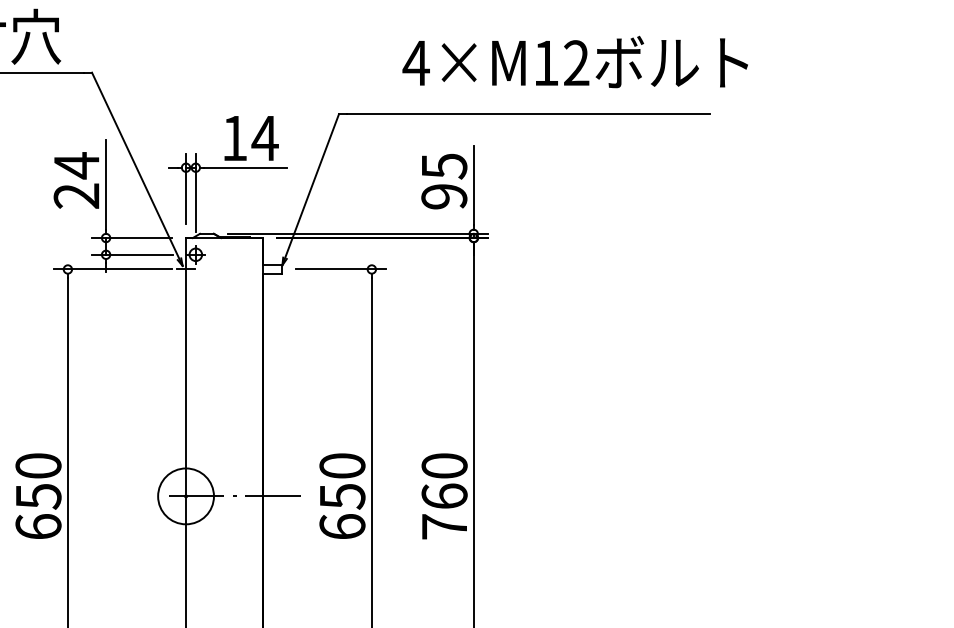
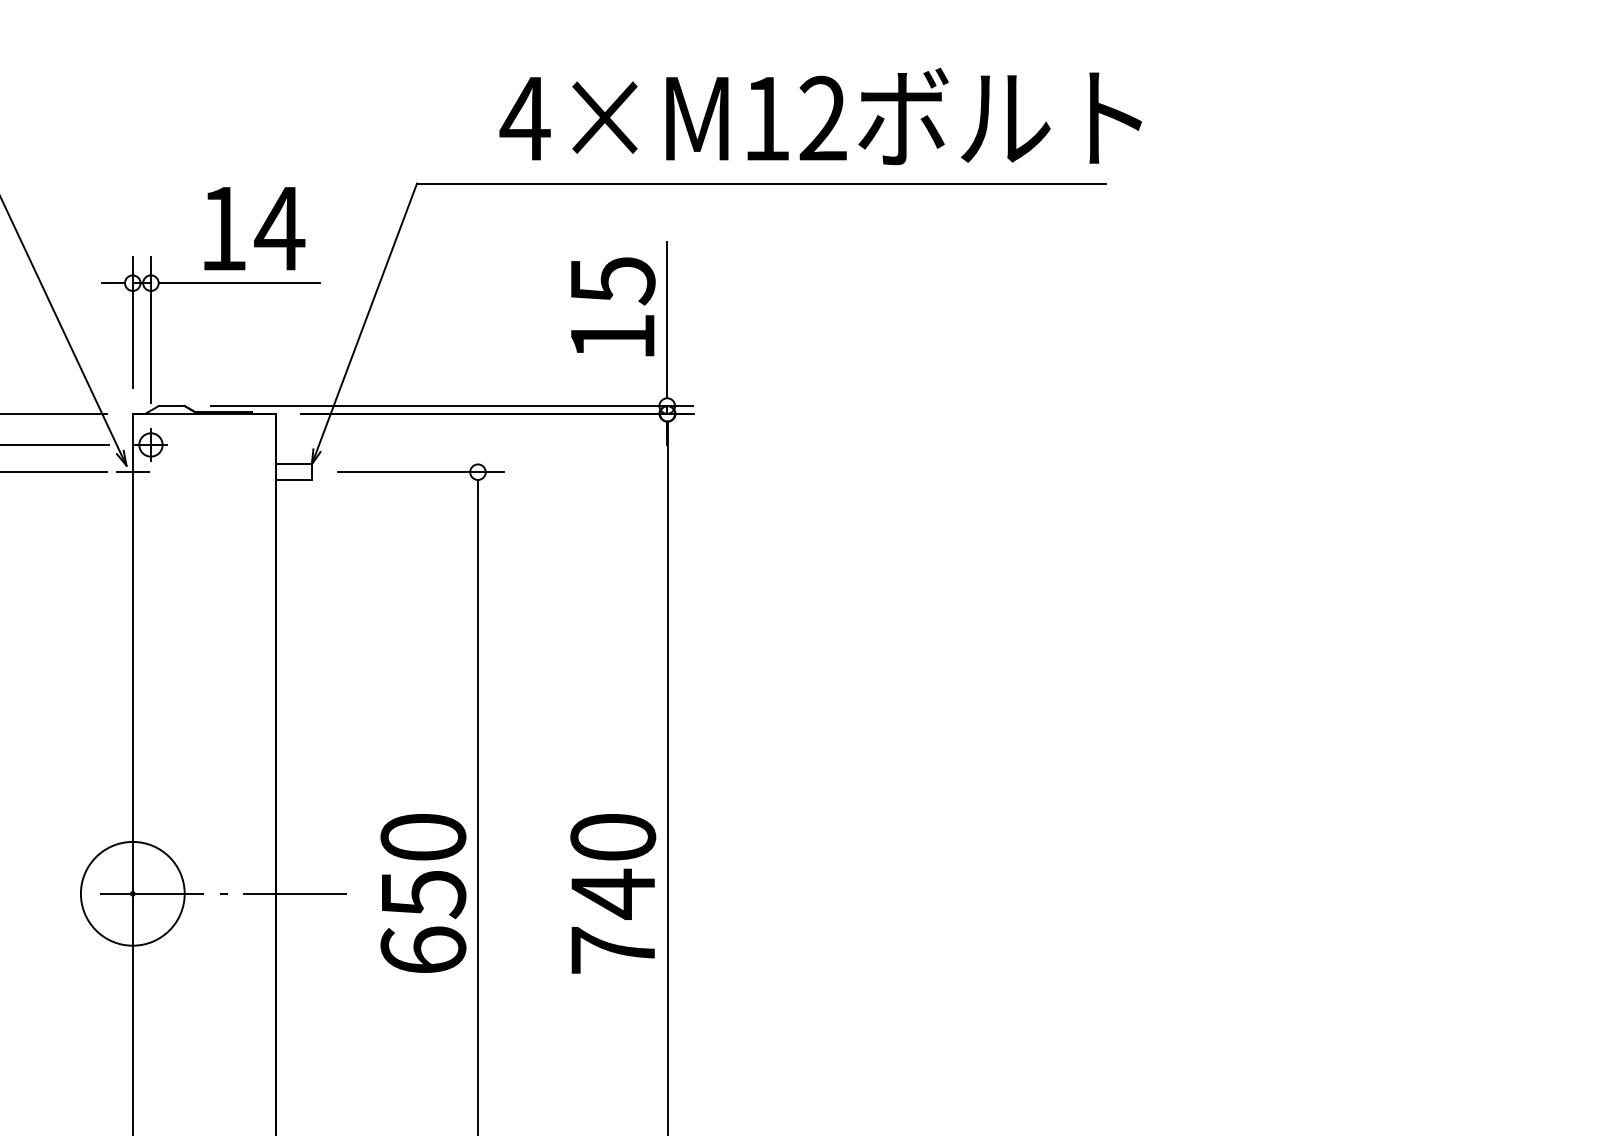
text: (574, 61) -> (819, 115), moved
text: (444, 196) -> (612, 336), 95 -> 15
text: (444, 496) -> (612, 894), 760 -> 740

